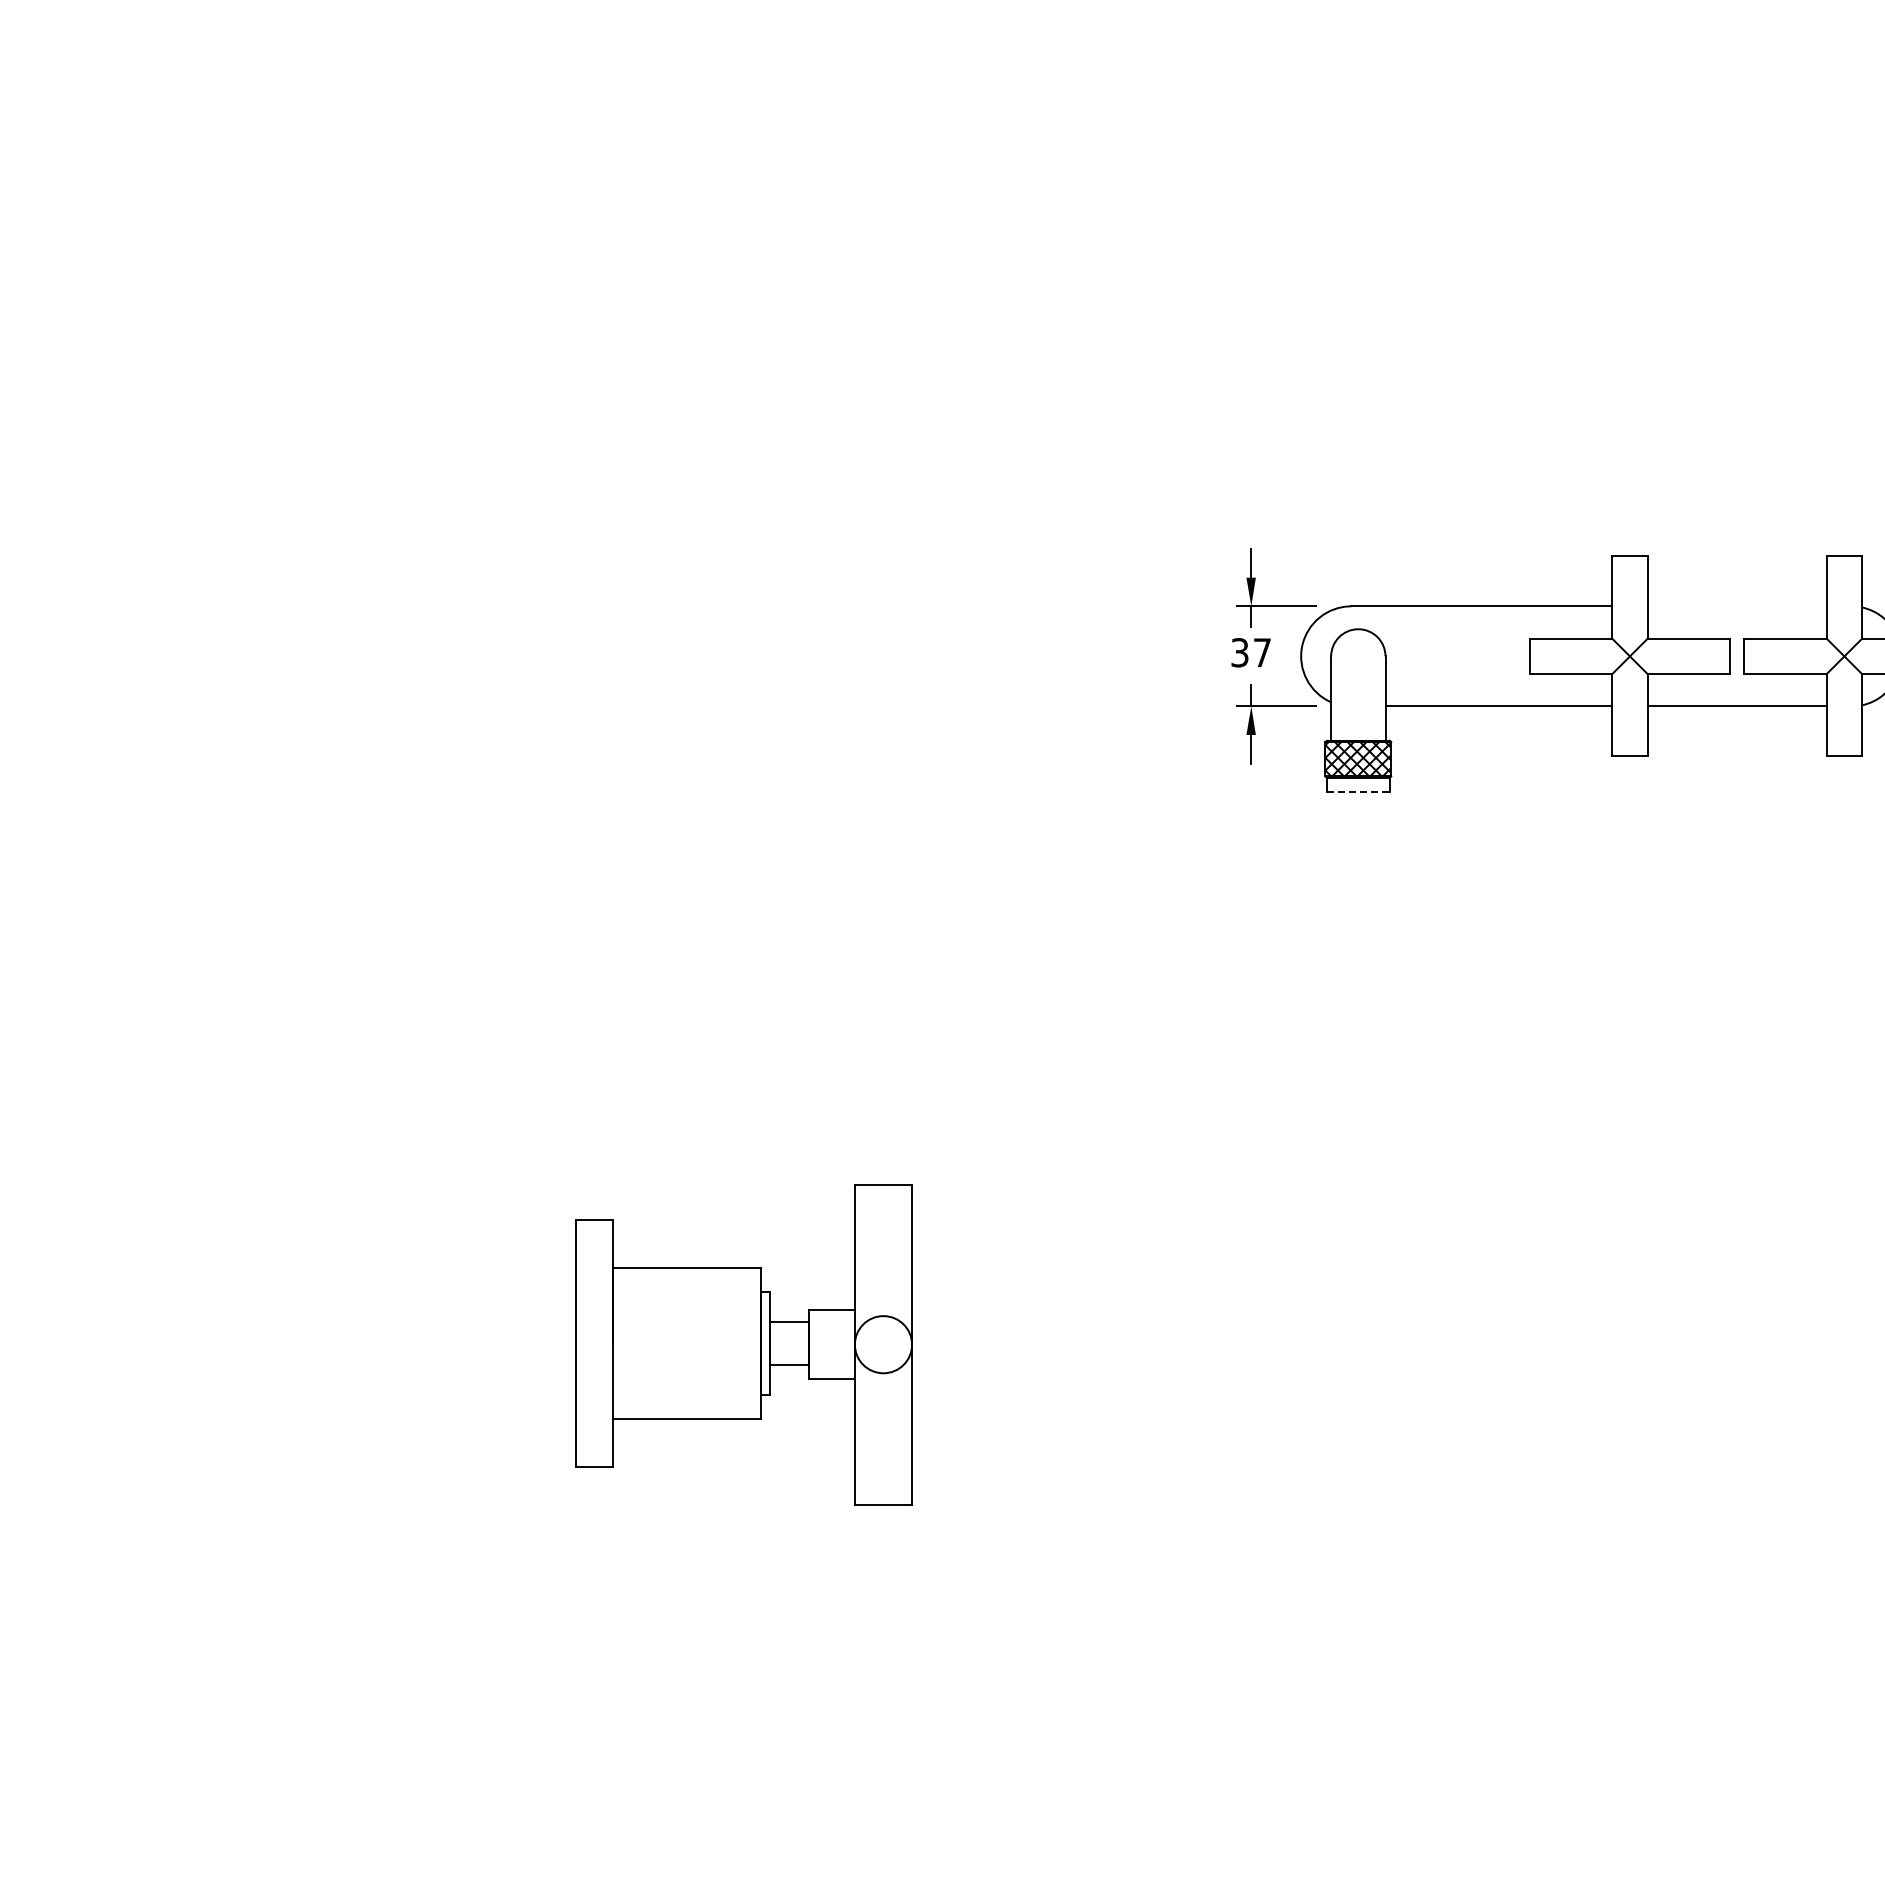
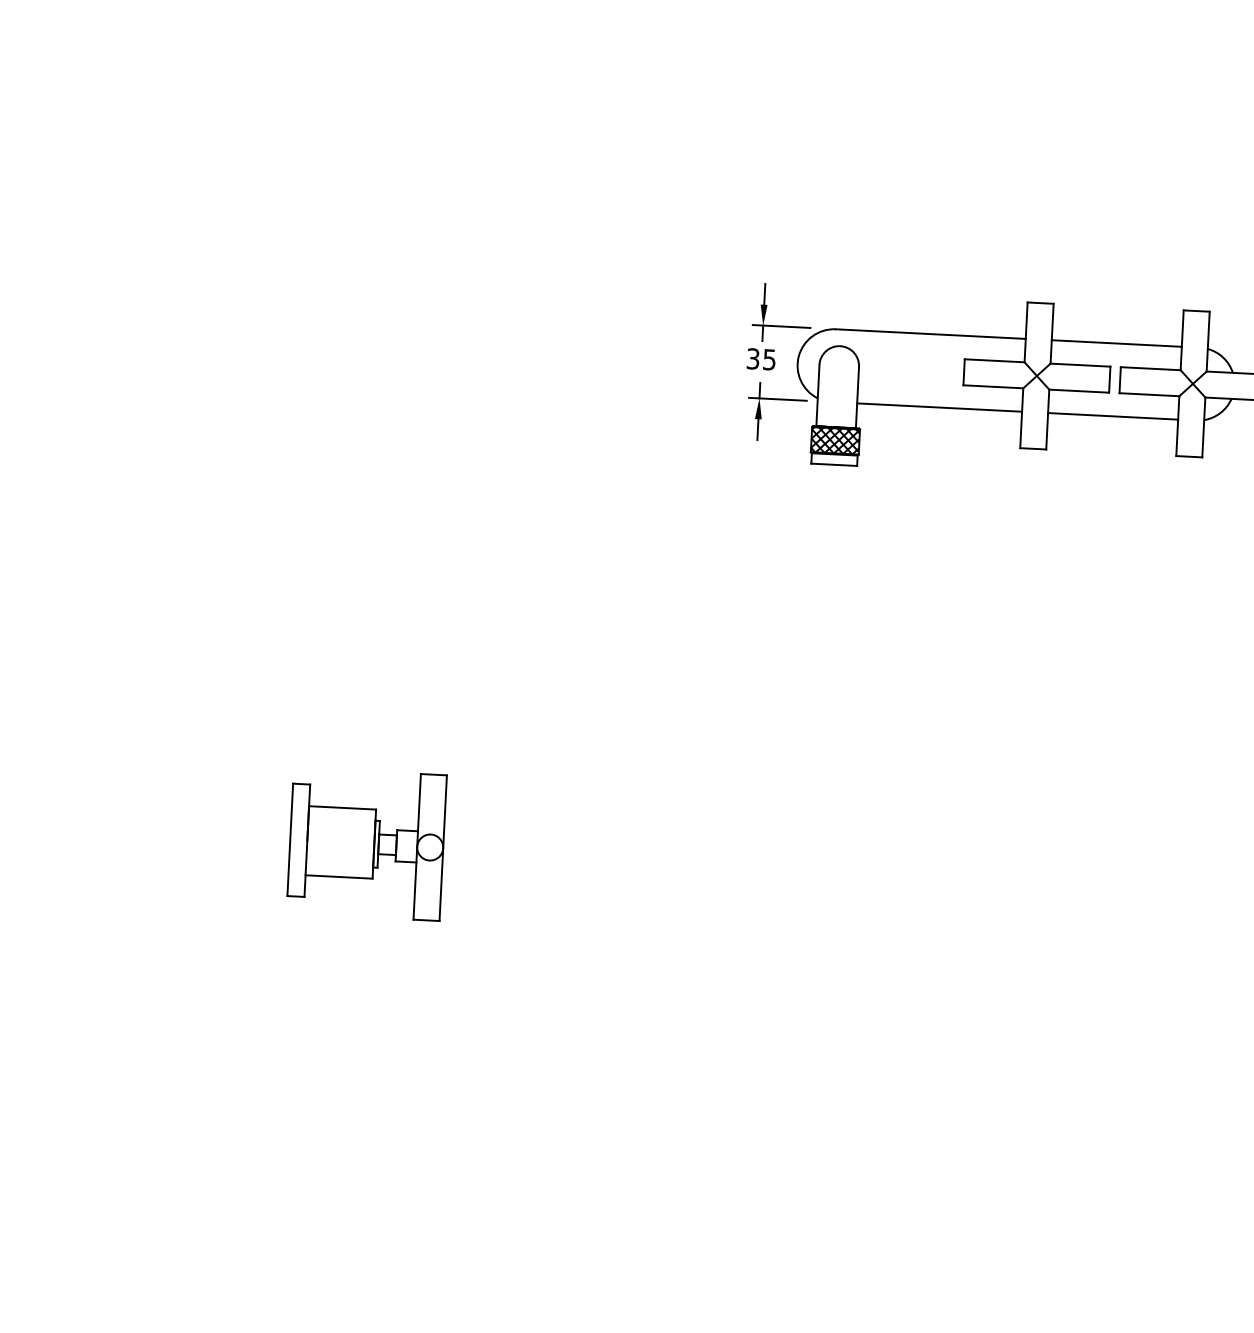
line: (1736, 606) -> (1116, 343), added
text: (1262, 652) -> (769, 359), 37 -> 35
line: (1358, 792) -> (834, 465), dashed -> solid
part: (743, 1344) -> (366, 844), size x0.62

